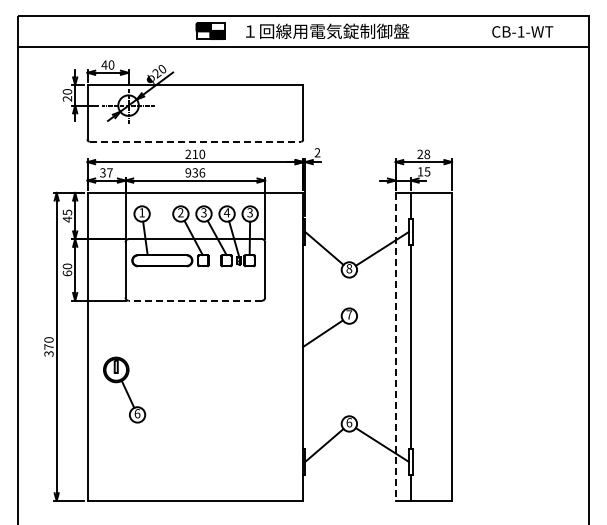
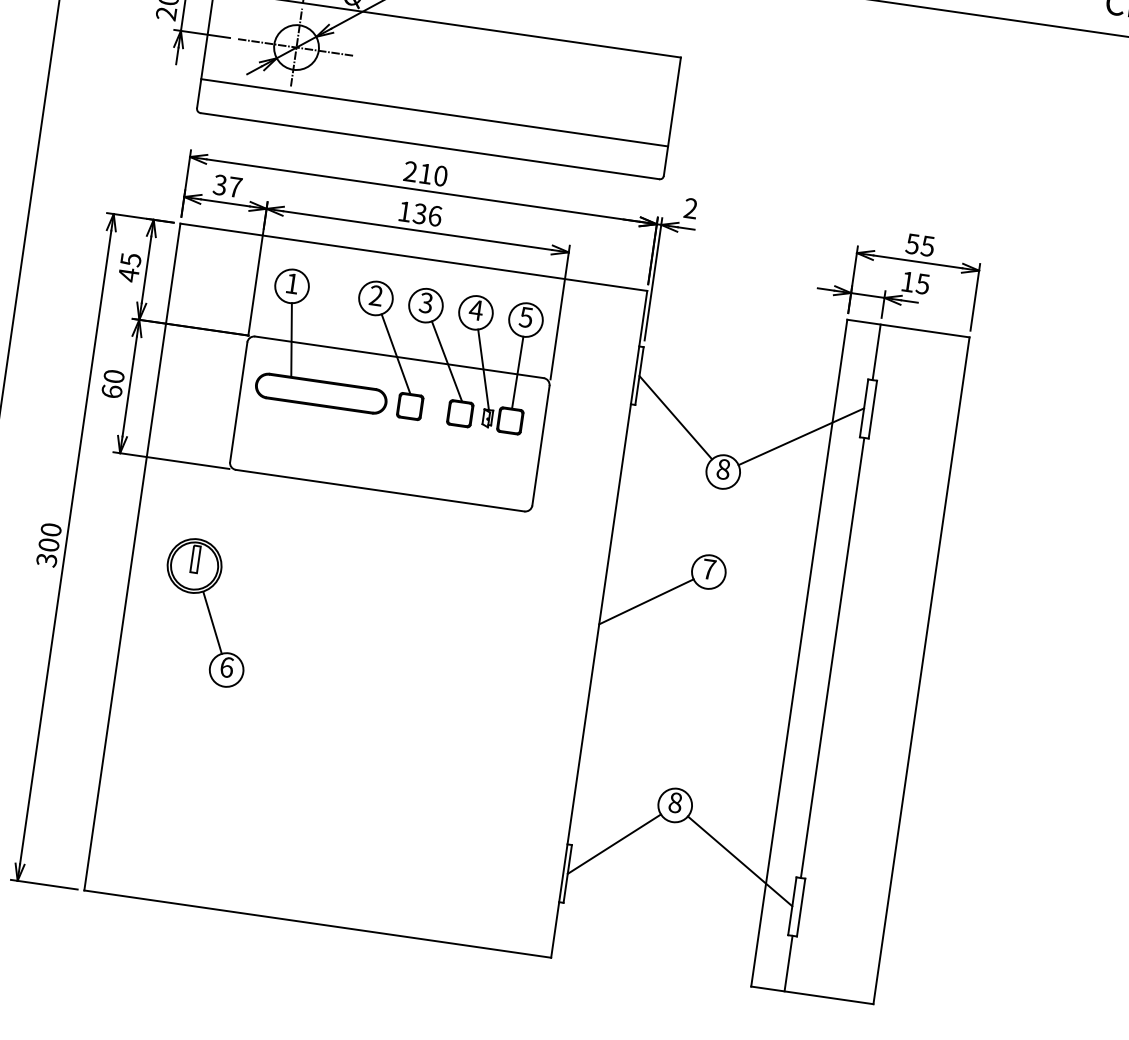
line: (195, 126) -> (434, 113), added
line: (195, 141) -> (430, 146), dashed -> solid
text: (423, 154) -> (919, 245), 28 -> 55
text: (188, 172) -> (405, 210), 936 -> 136
text: (249, 212) -> (524, 316), 3 -> 5
line: (195, 300) -> (380, 490), dashed -> solid
text: (48, 346) -> (48, 543), 370 -> 300
line: (395, 347) -> (798, 654), dashed -> solid
part: (124, 389) -> (206, 610), moved
text: (349, 422) -> (675, 802), 6 -> 8

